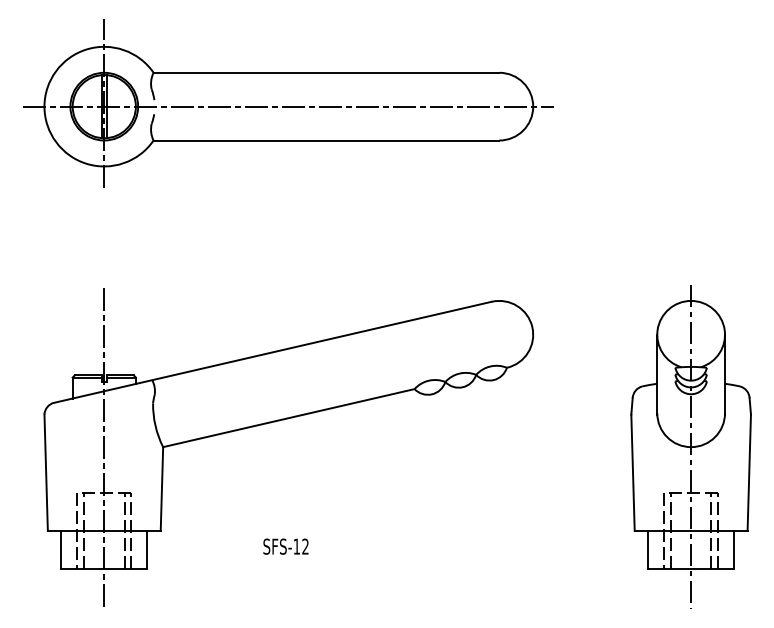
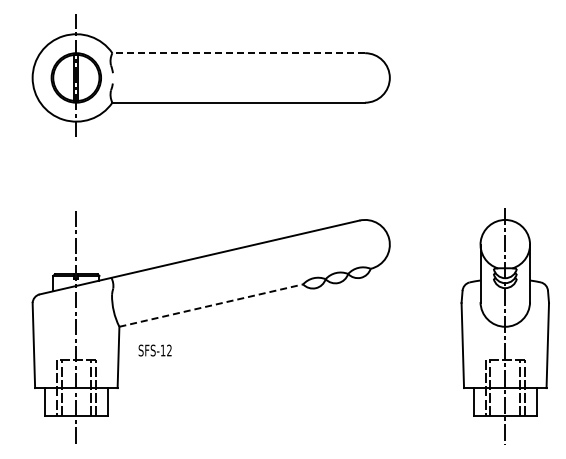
line: (326, 73) -> (238, 53), solid -> dashed
line: (287, 106) -> (210, 77), removed
line: (289, 417) -> (211, 305), solid -> dashed
text: (285, 546) -> (154, 350), moved

